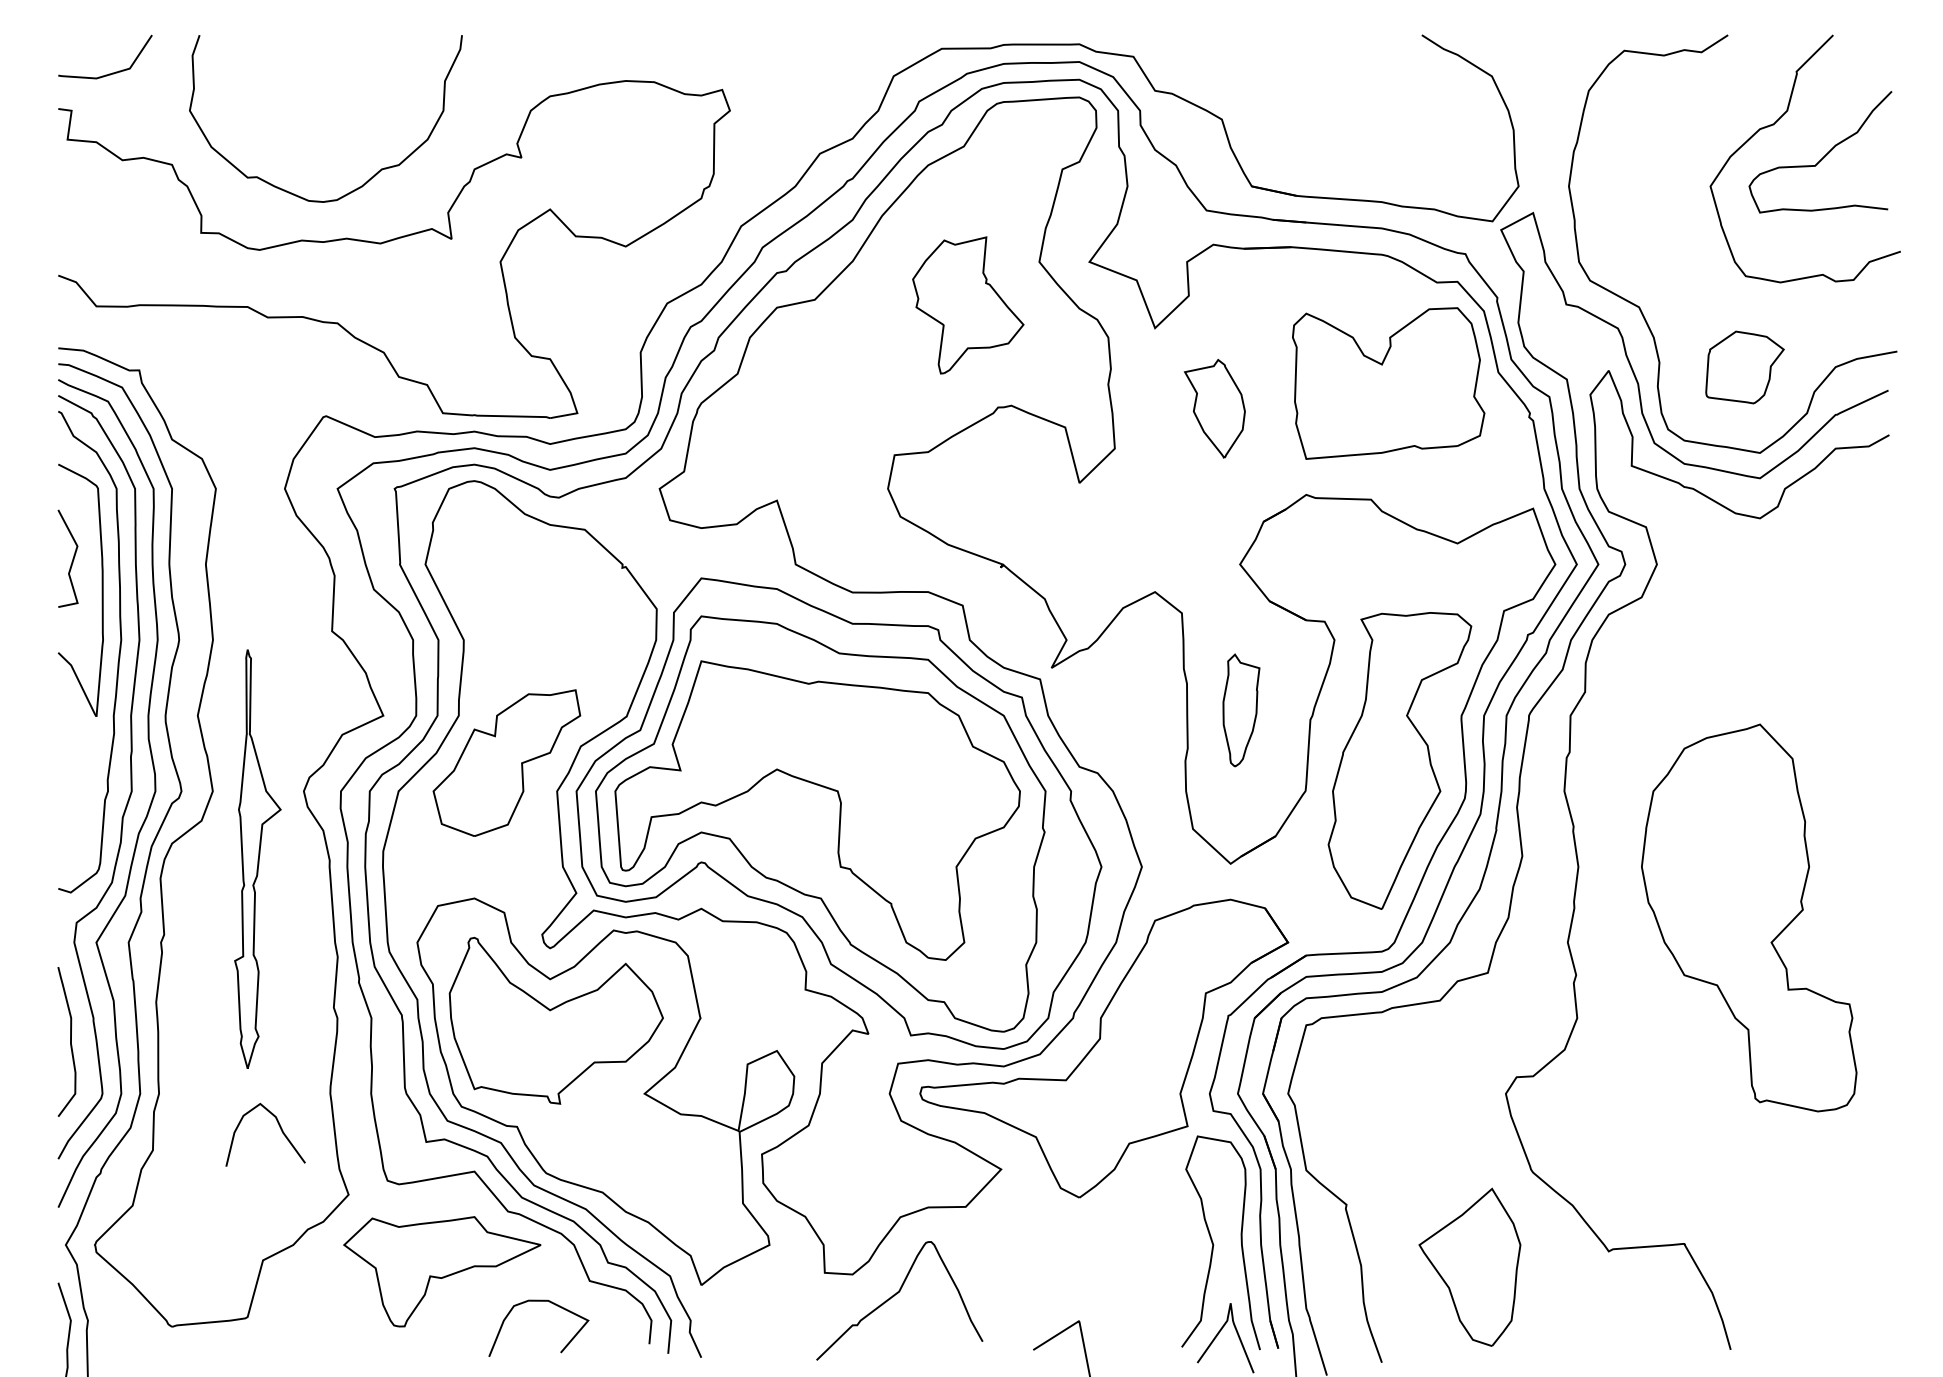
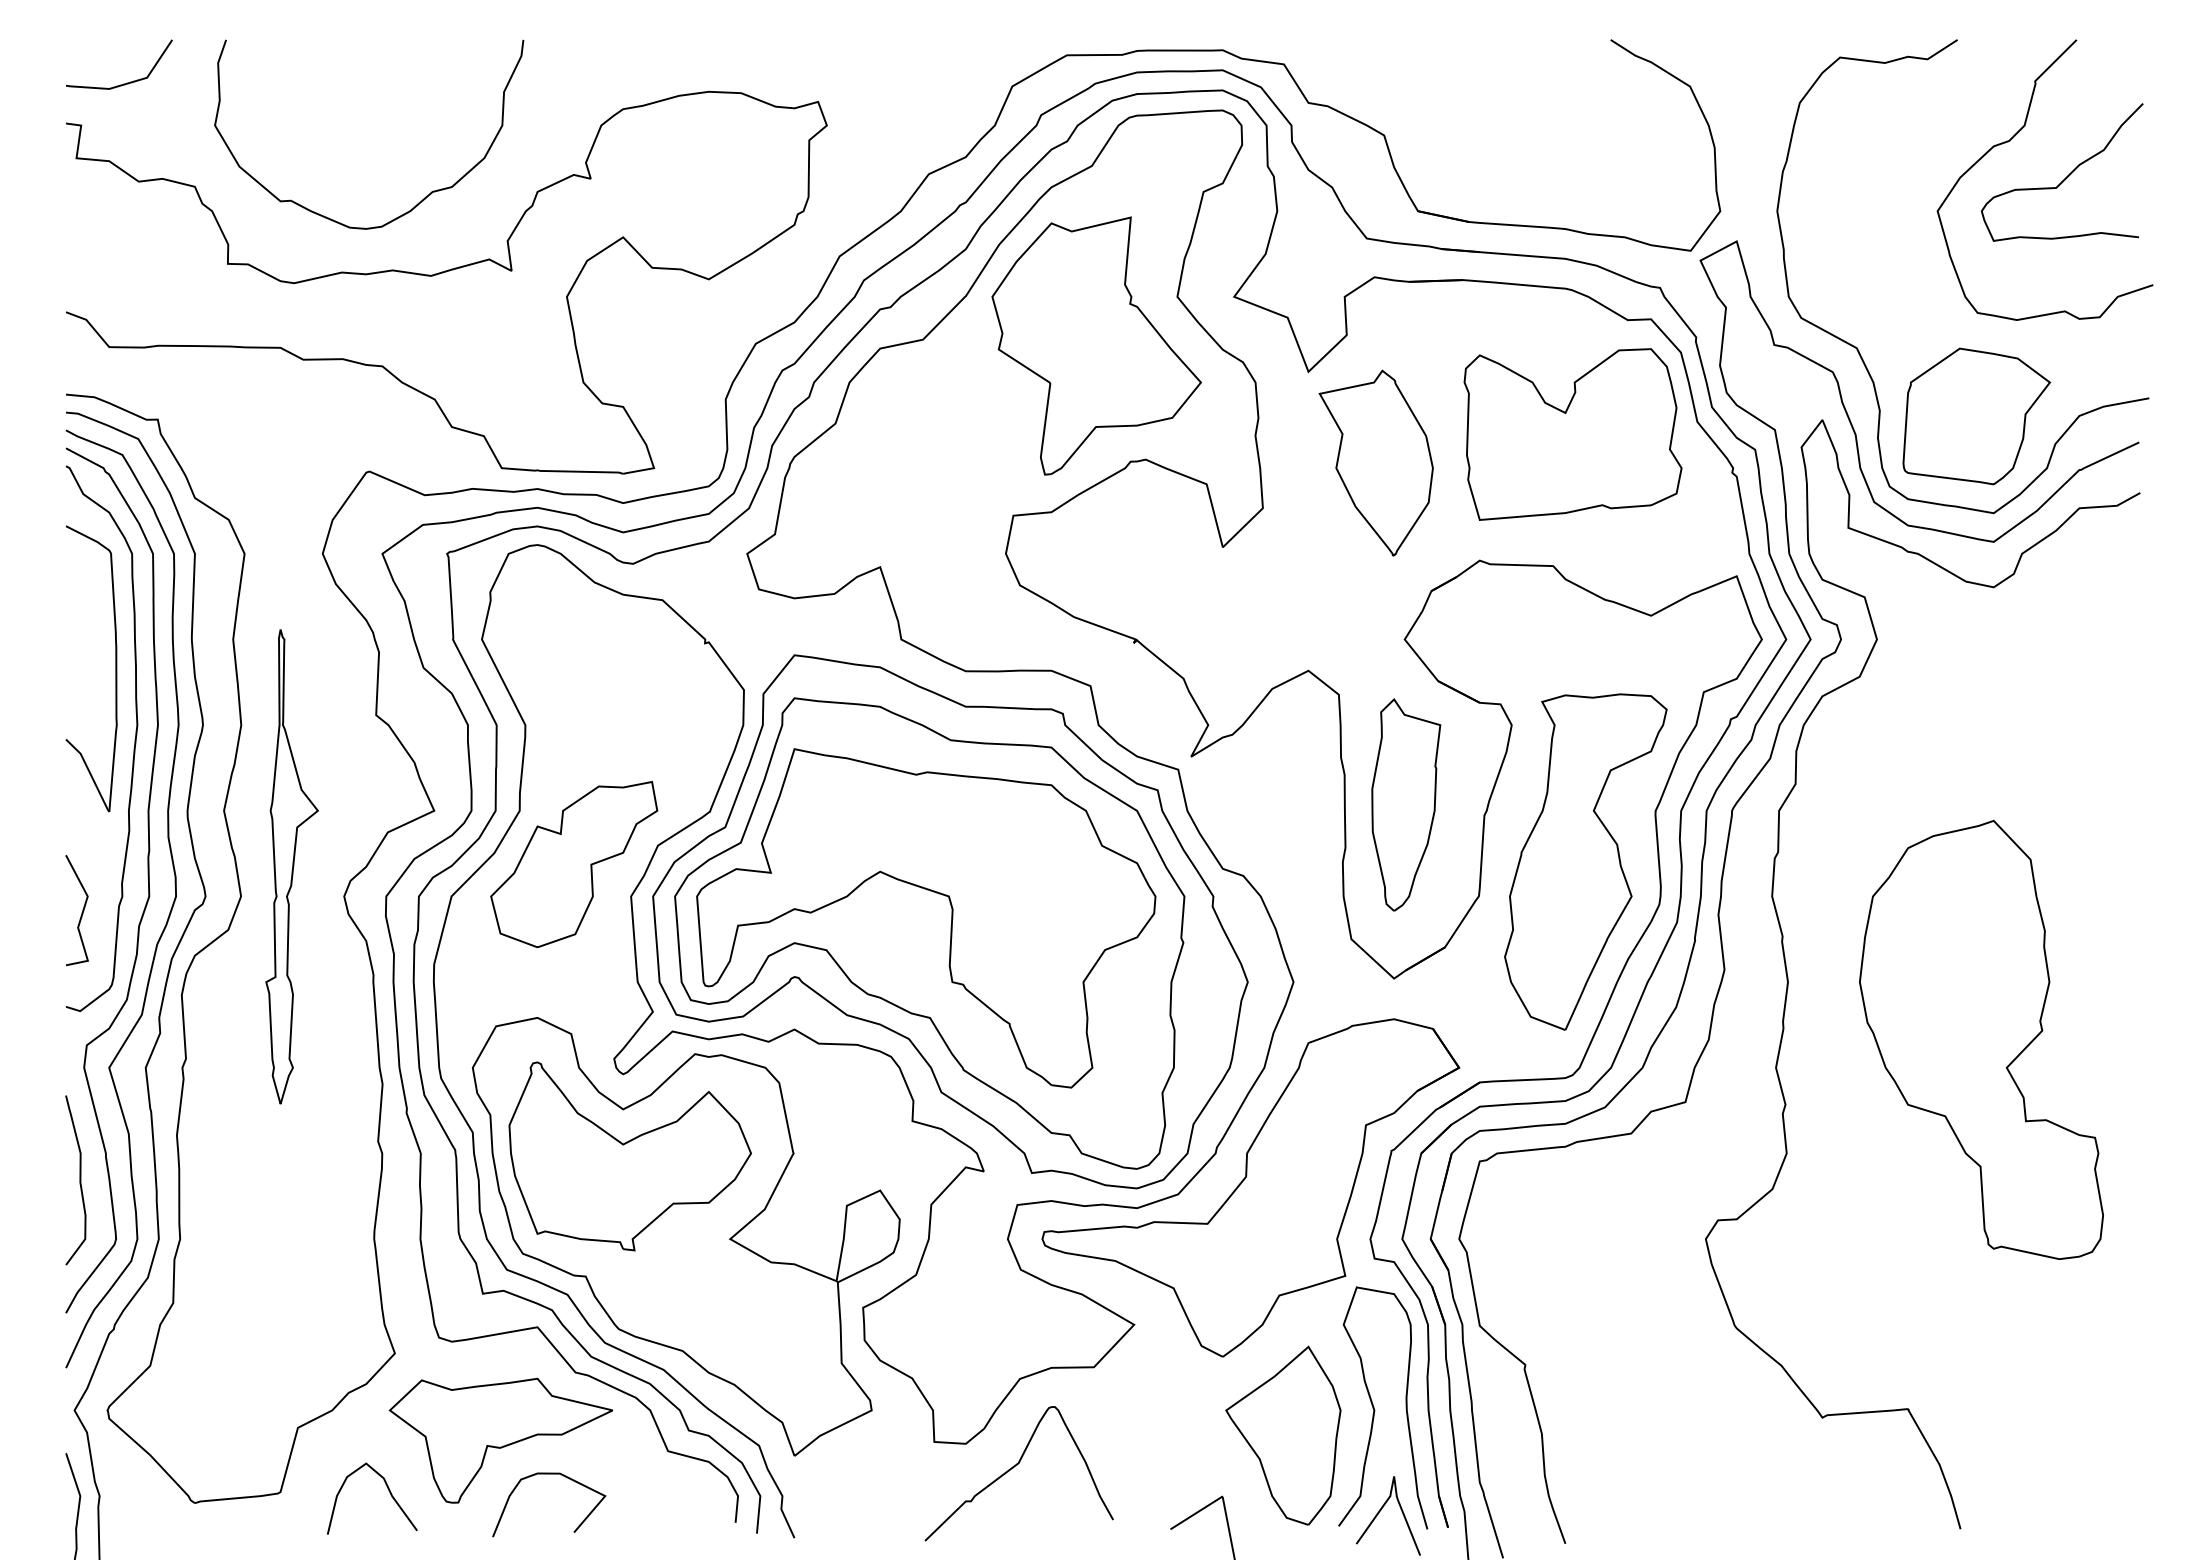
part: (968, 305) -> (1097, 346), size x1.67
part: (1744, 367) -> (1976, 416), size x1.67
part: (1214, 408) -> (1375, 462), size x1.67
line: (72, 558) -> (82, 910), moved
part: (1241, 710) -> (1406, 804), size x1.67
part: (257, 858) -> (291, 866), moved
curve: (279, 1127) -> (387, 1490), moved
part: (1469, 1266) -> (1282, 1434), moved
curve: (538, 1301) -> (548, 1474), moved

